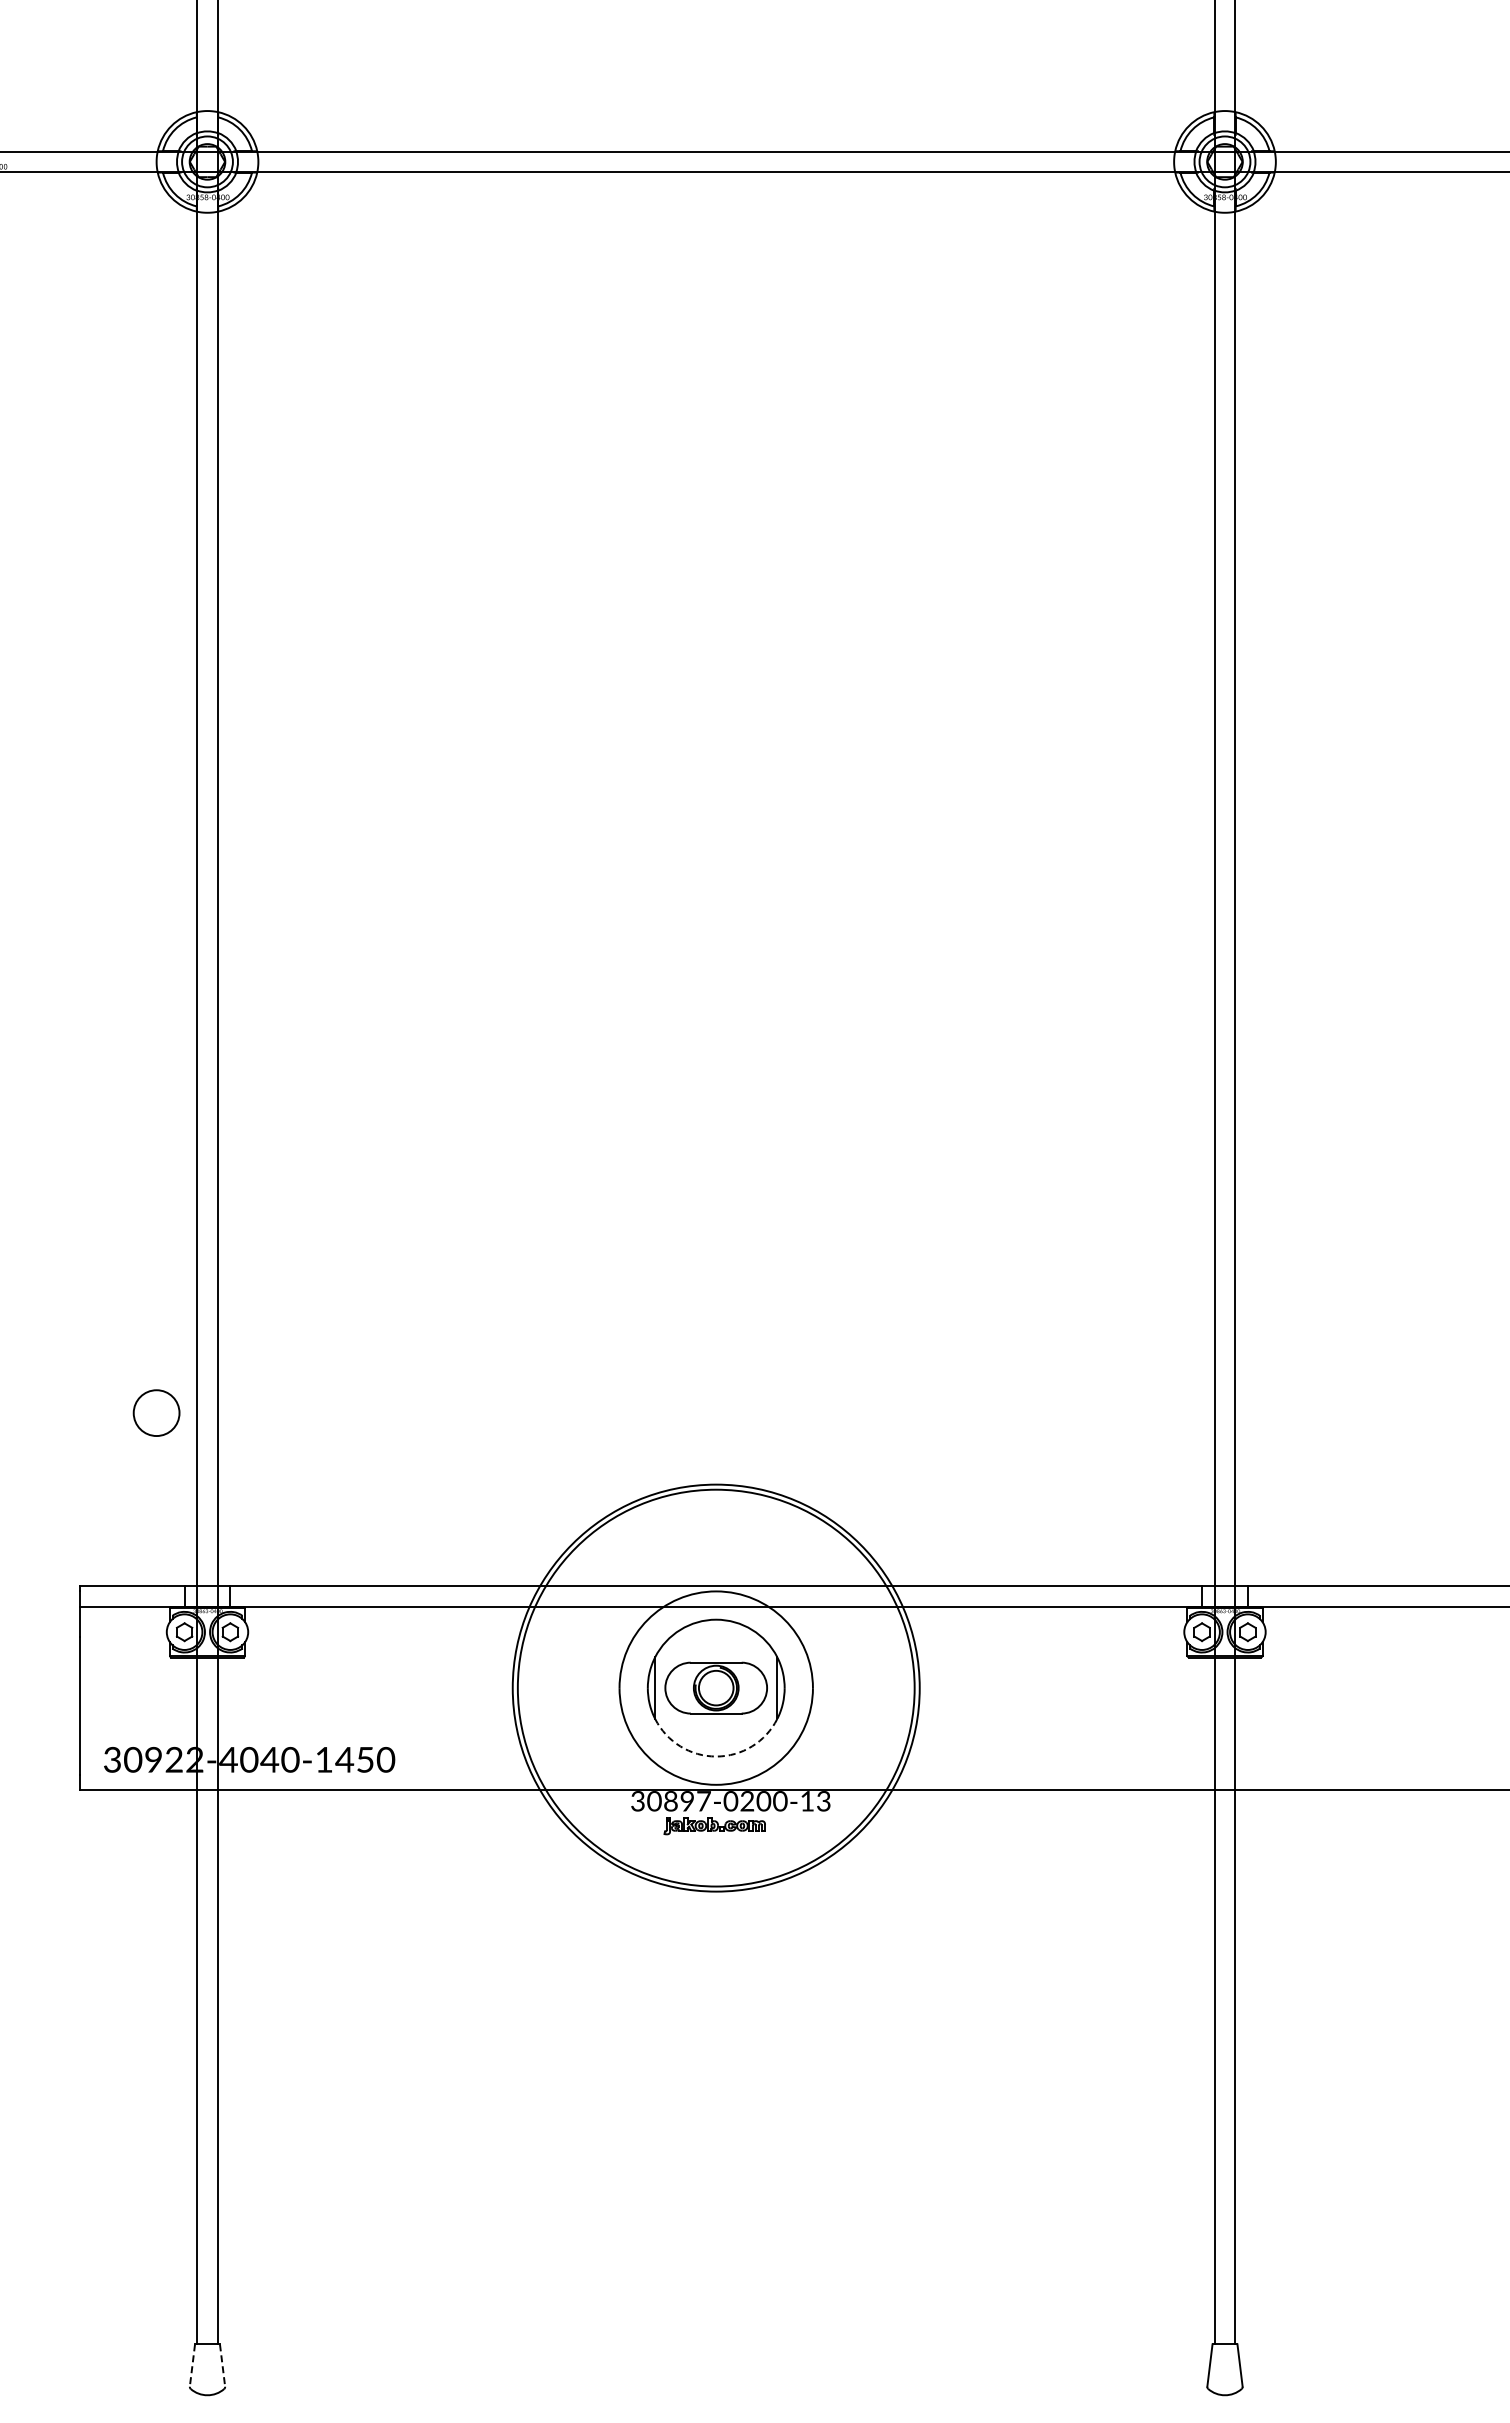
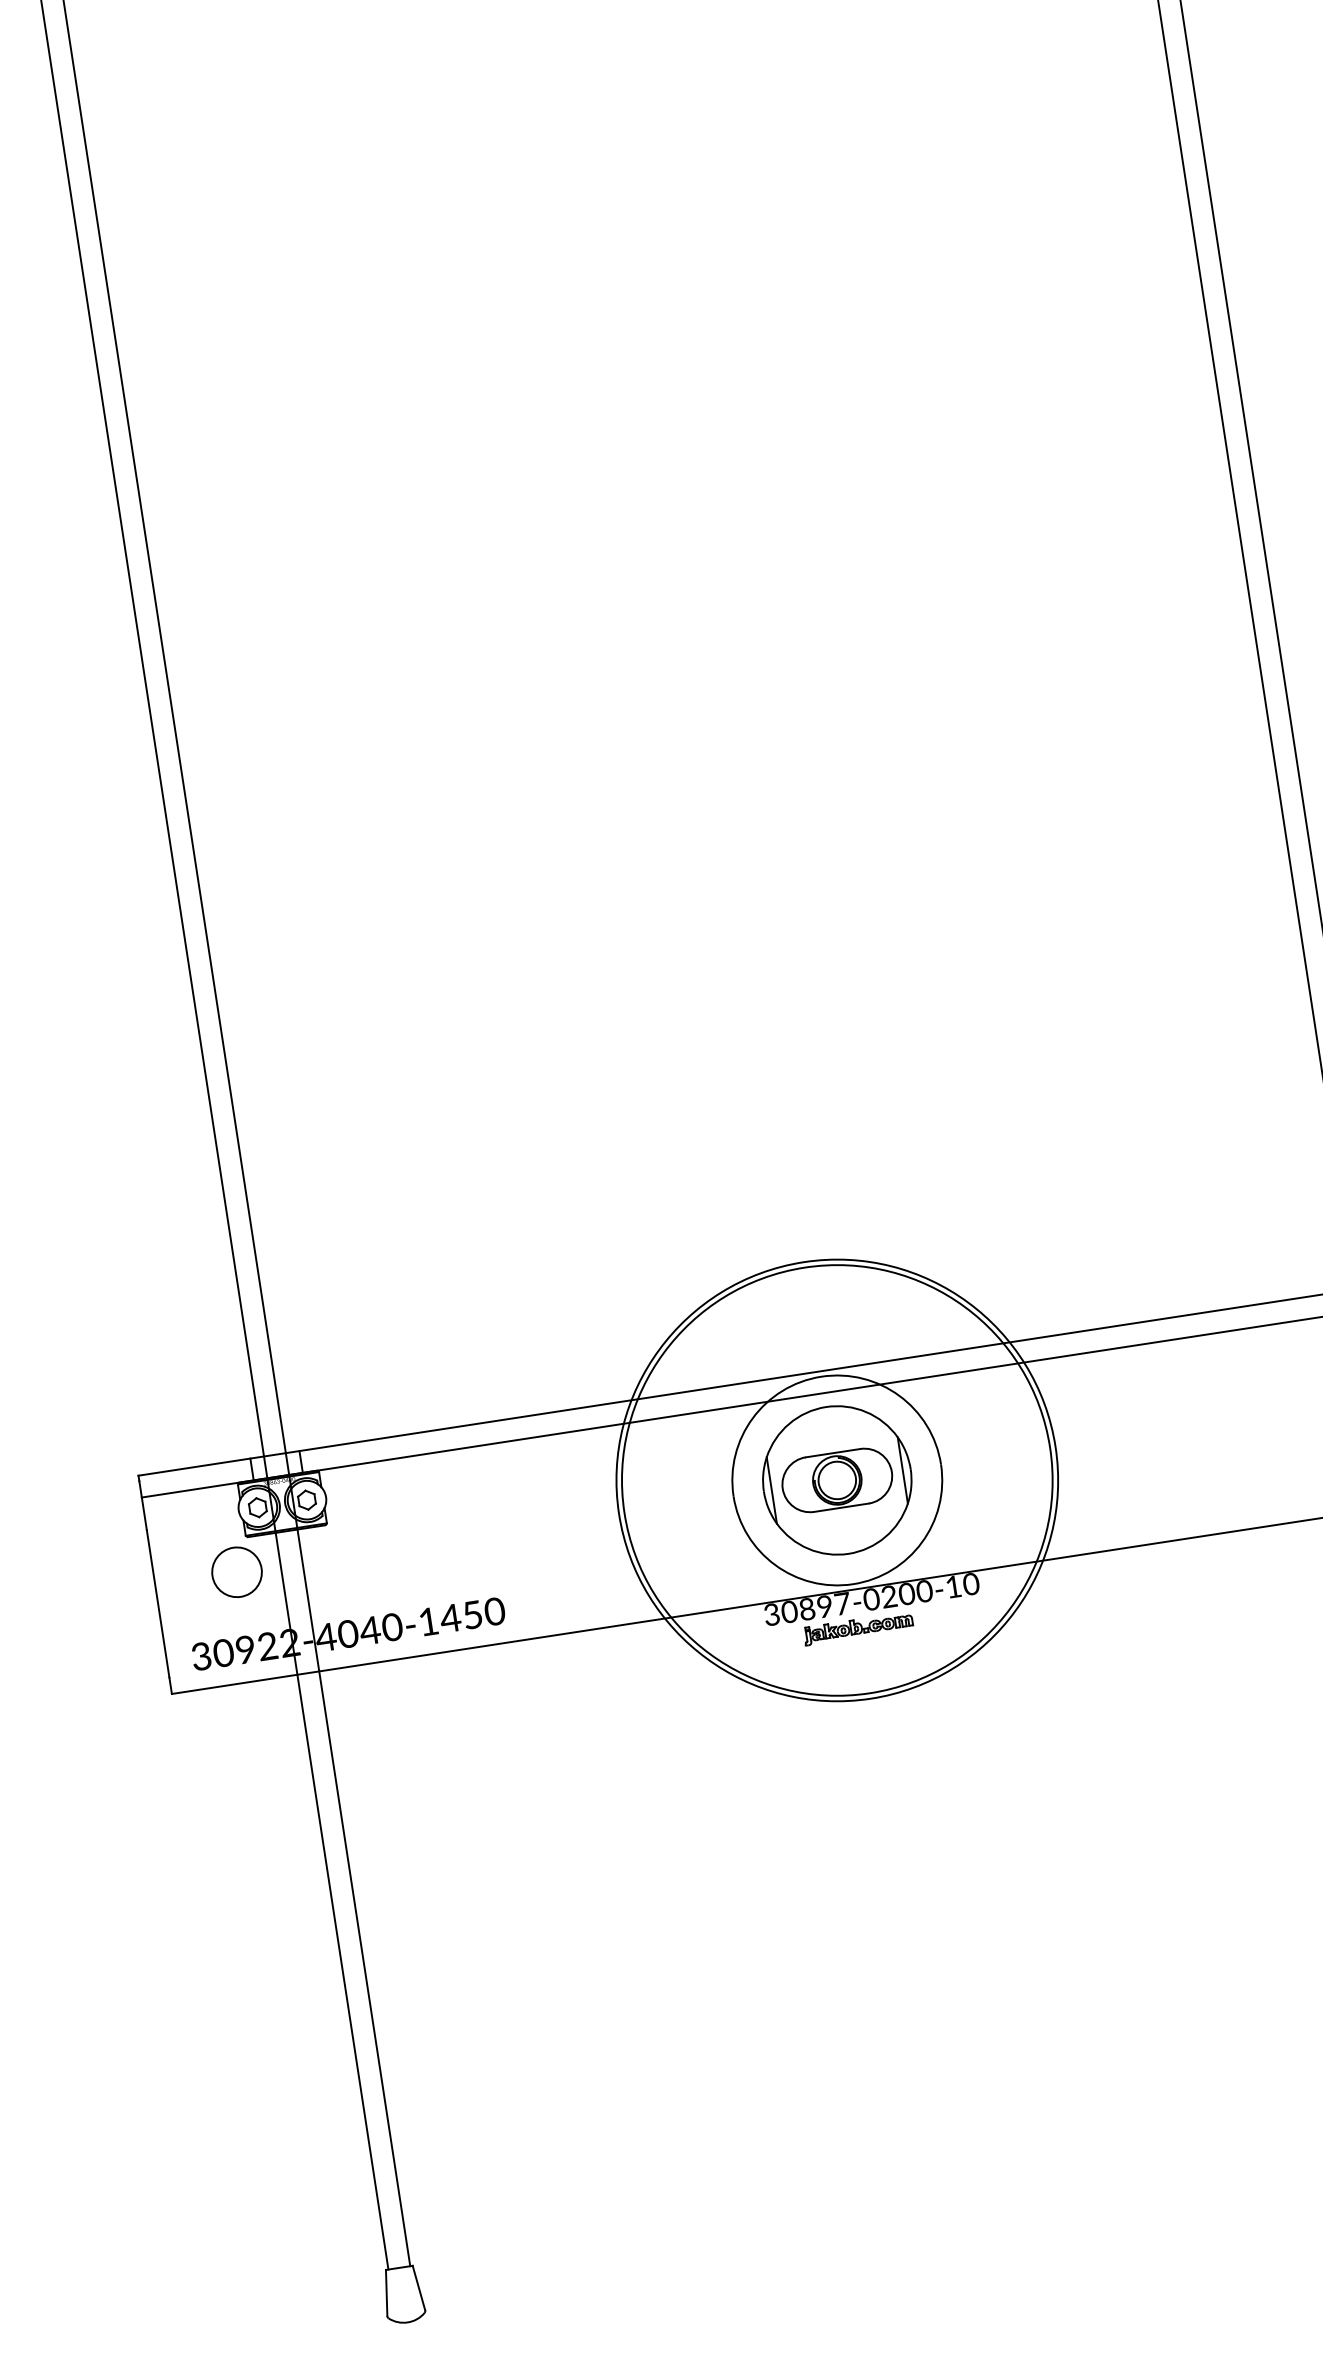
circle: (156, 1412) -> (236, 1571), moved
arc: (716, 1756) -> (848, 1553), dashed -> solid
text: (823, 1801) -> (970, 1584), 30897-0200-13 -> 30897-0200-10
line: (192, 2366) -> (386, 2294), dashed -> solid
line: (222, 2366) -> (419, 2289), dashed -> solid

